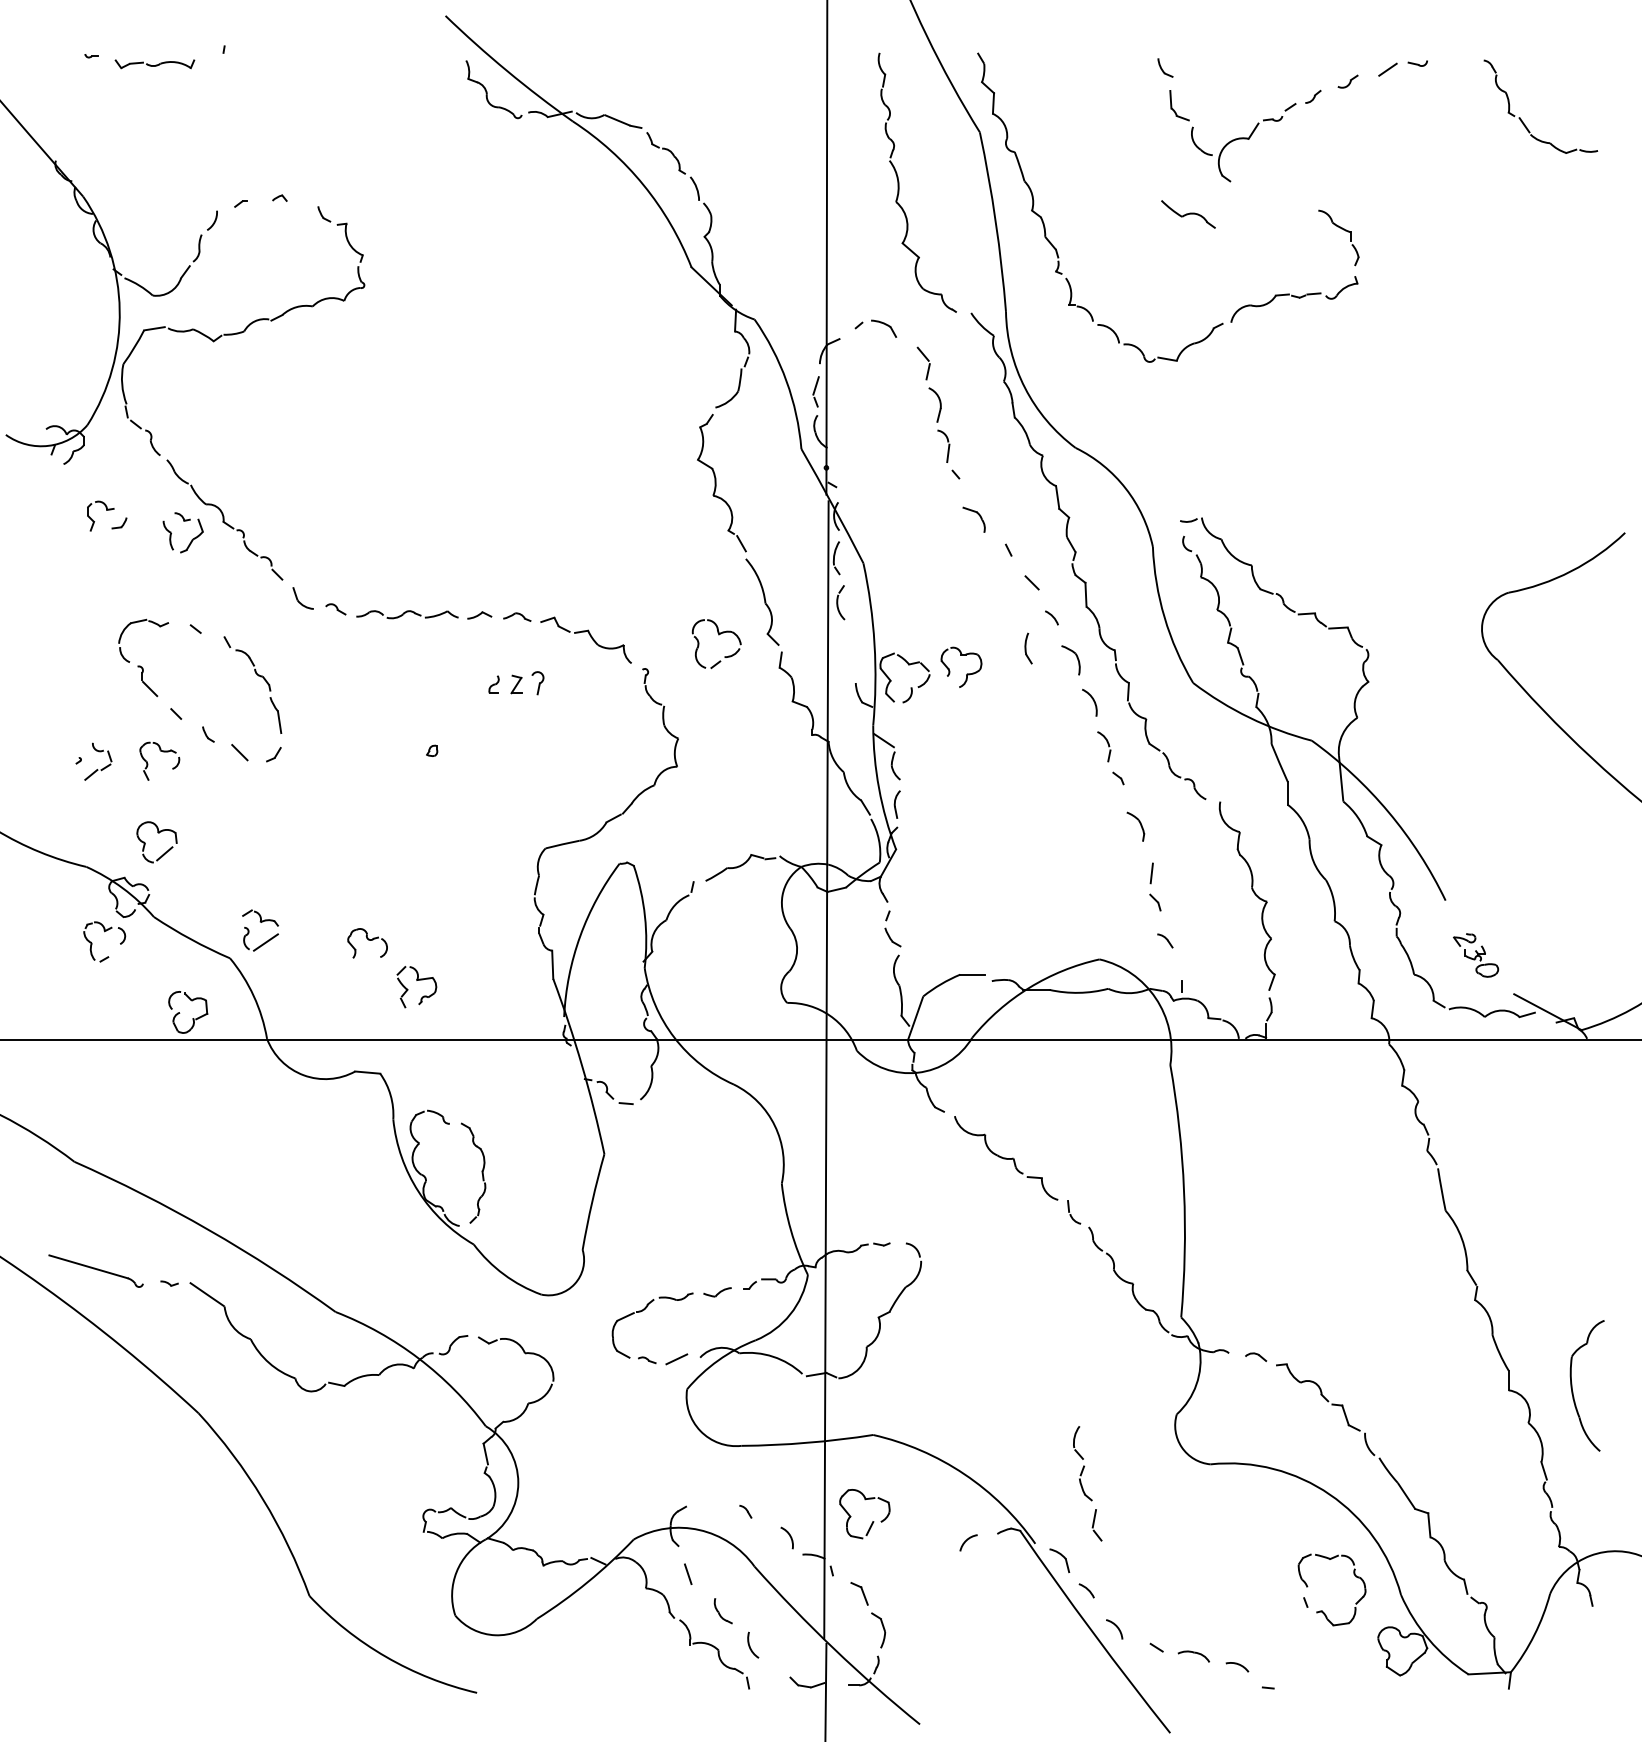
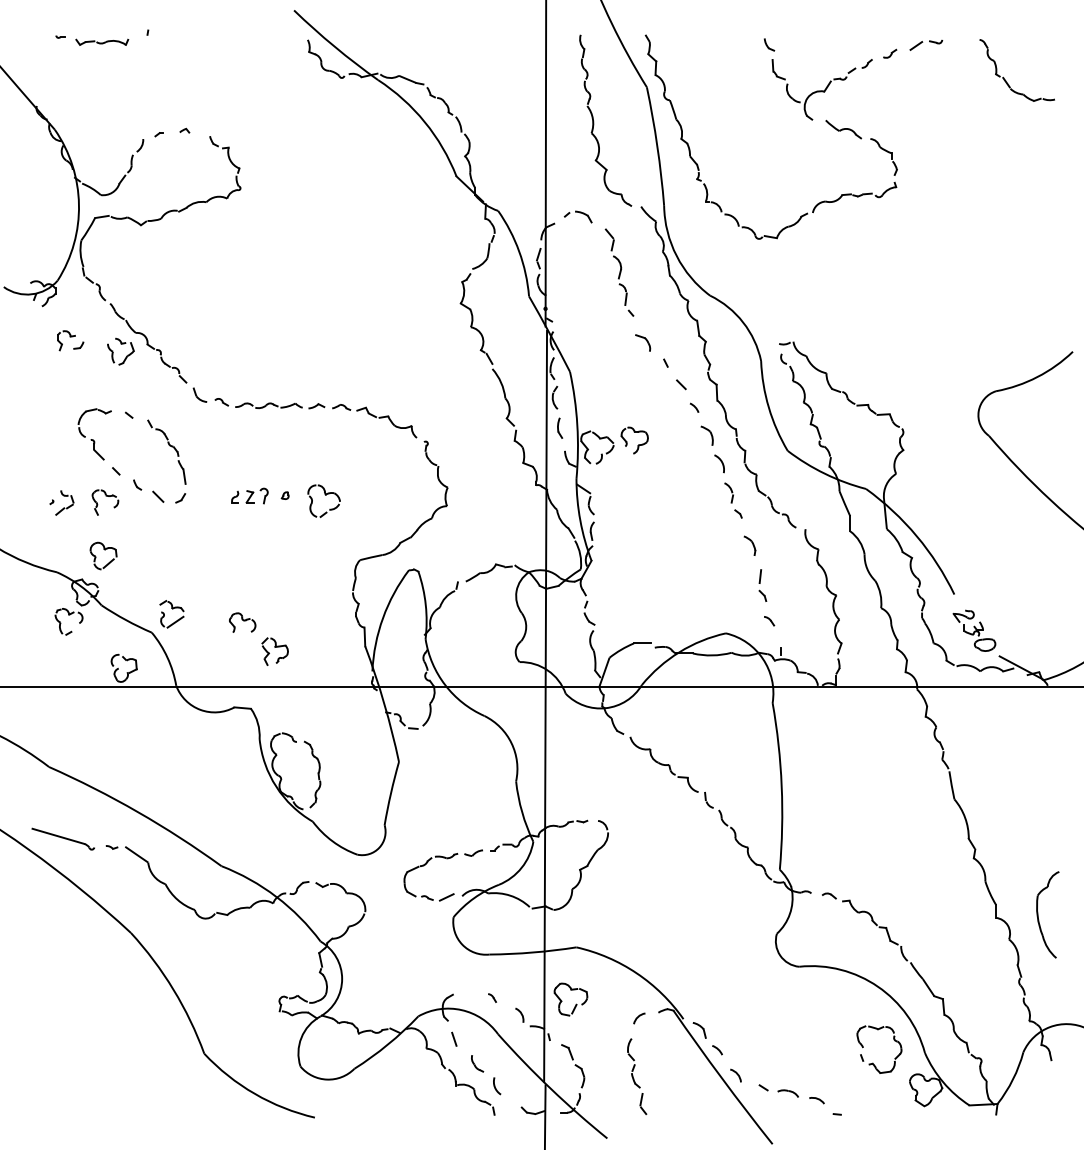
part: (1188, 214) -> (843, 129), moved
part: (715, 643) -> (323, 500), moved
part: (1029, 647) -> (560, 427), moved
part: (515, 682) -> (249, 495), moved
part: (1476, 955) -> (974, 630), size x1.43
part: (1088, 1483) -> (637, 1076), moved

